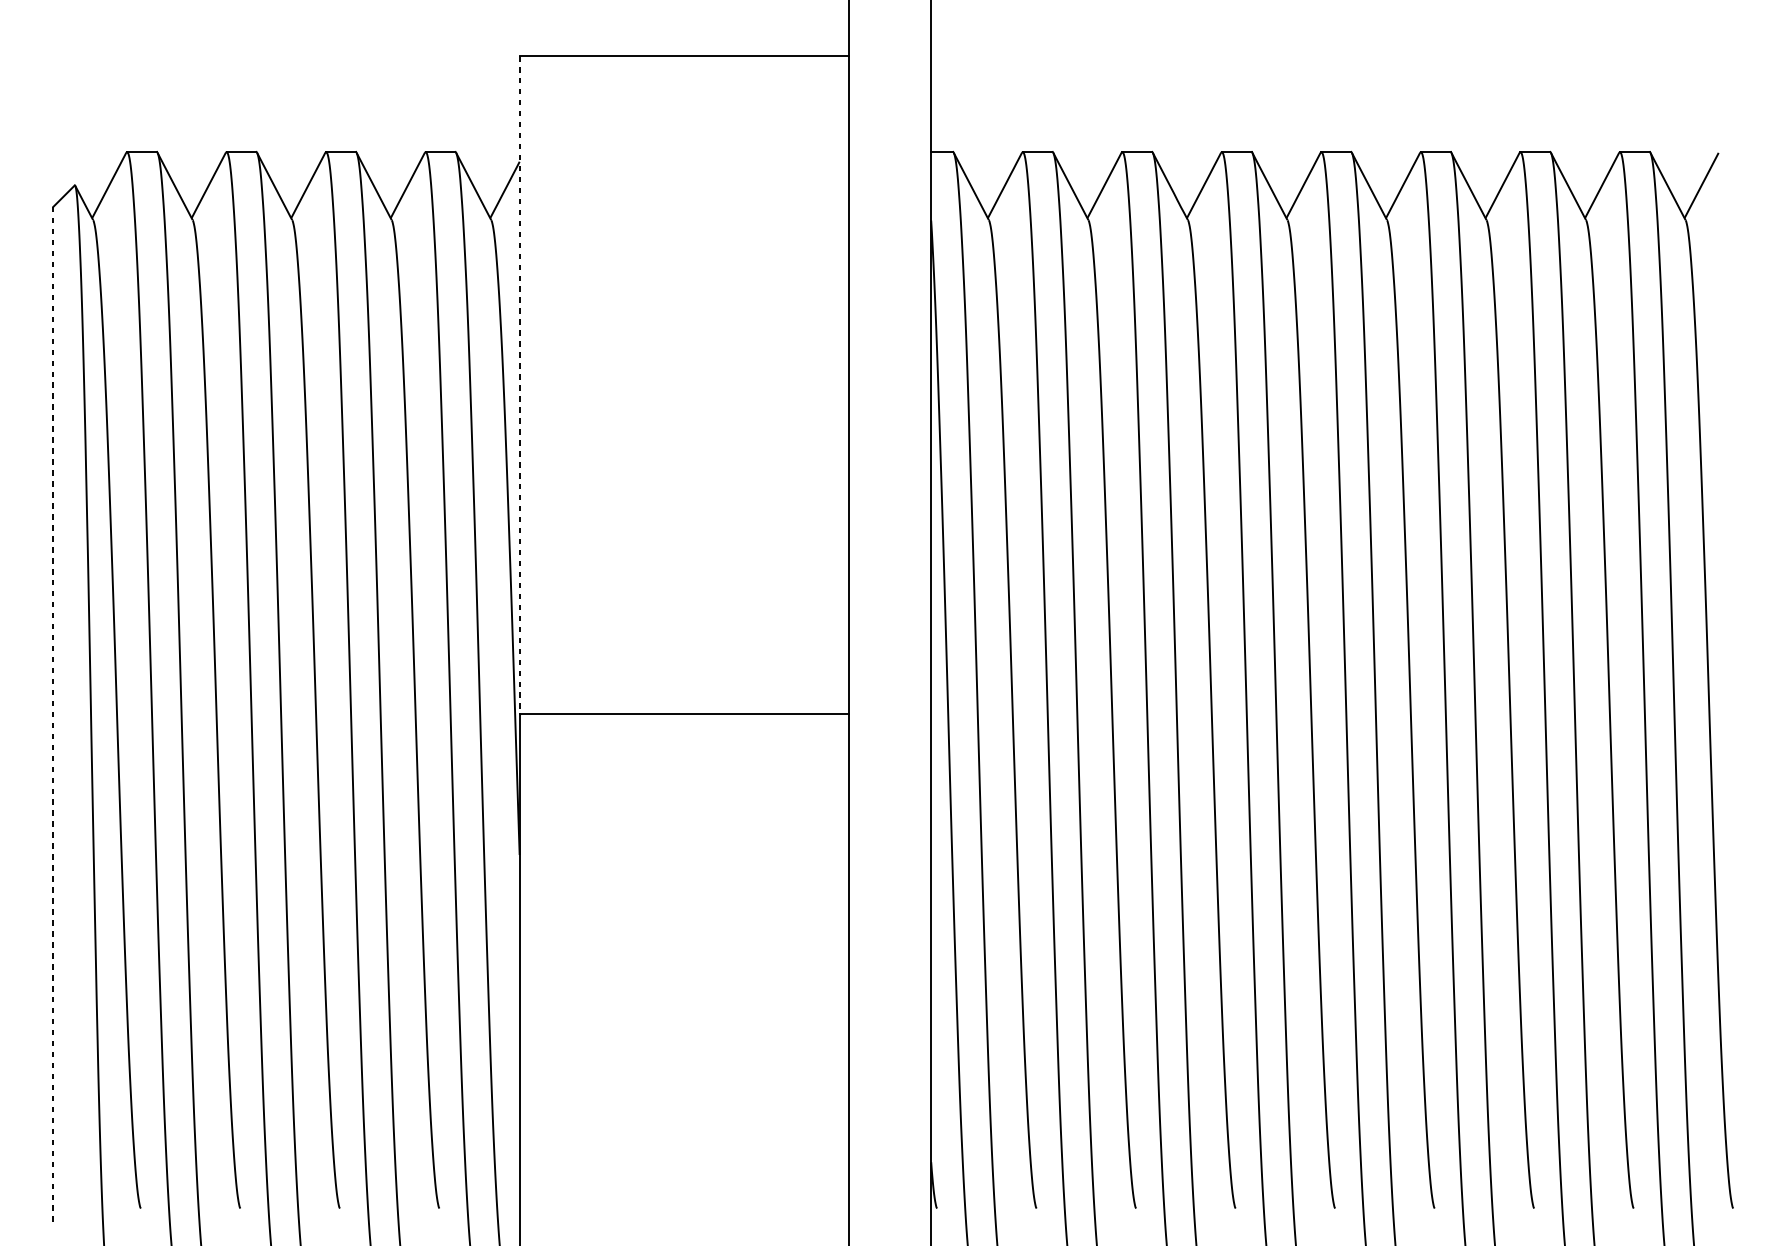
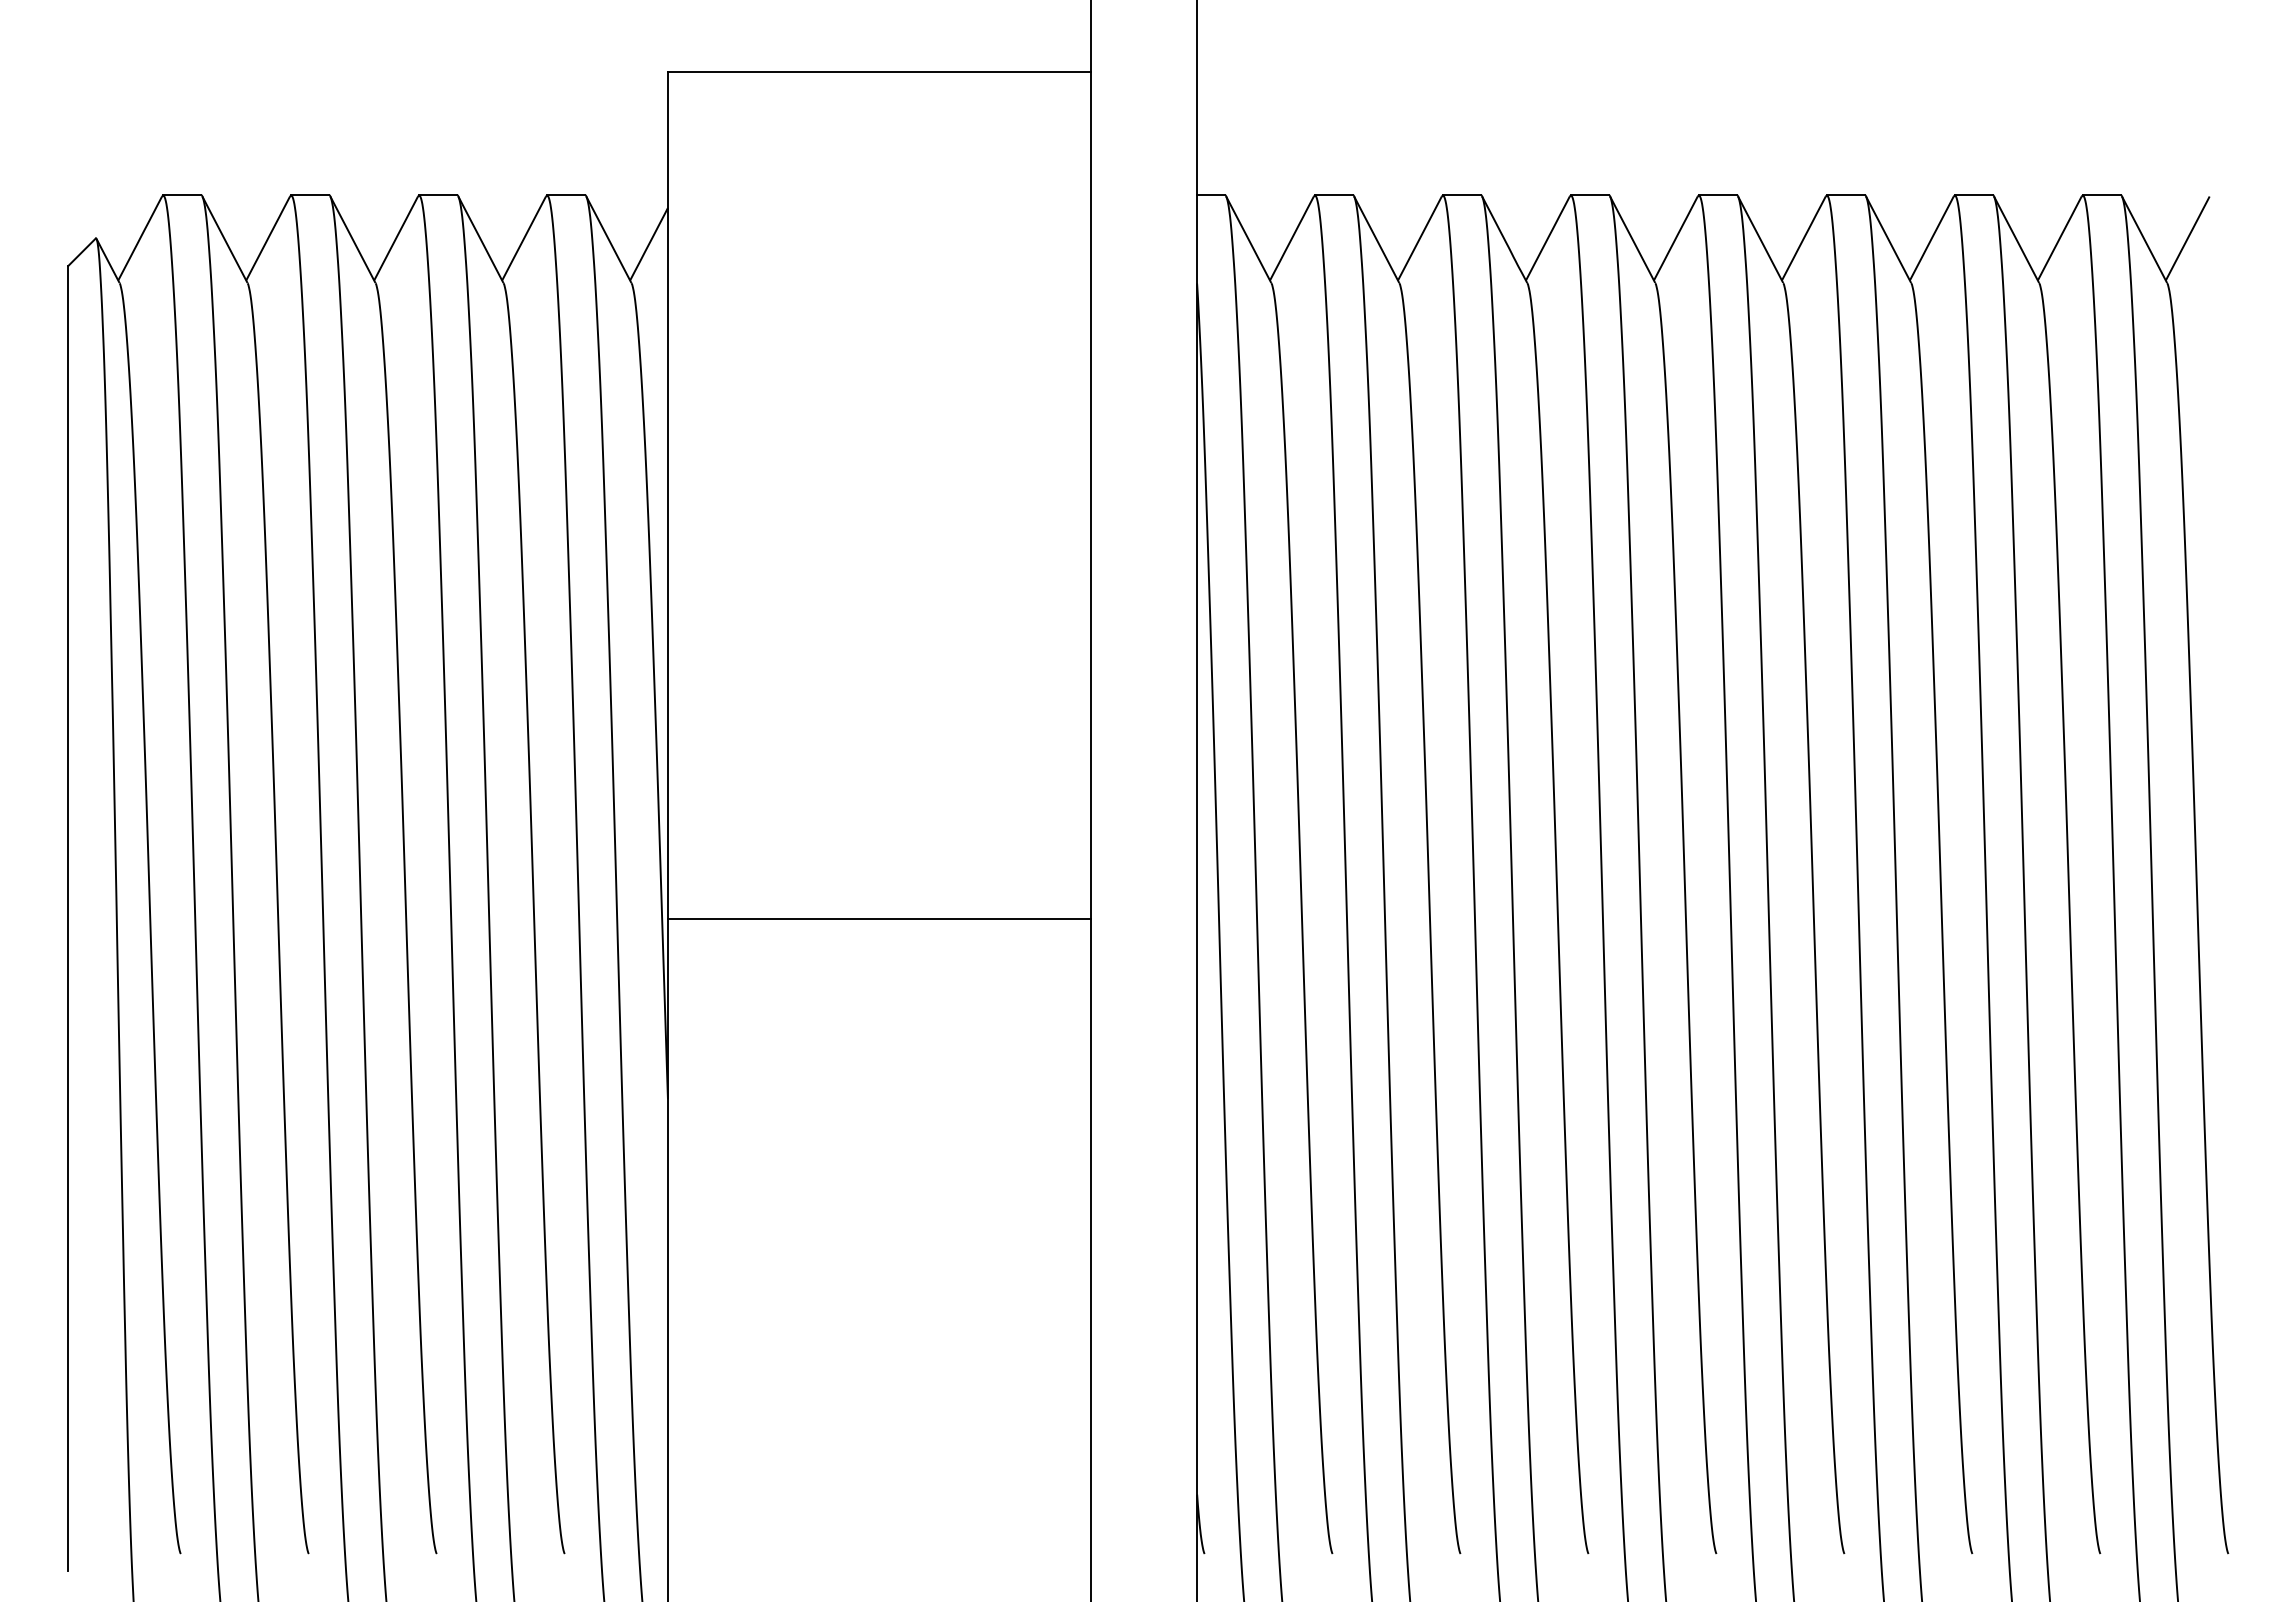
line: (519, 385) -> (667, 495), dashed -> solid
line: (53, 714) -> (68, 918), dashed -> solid

